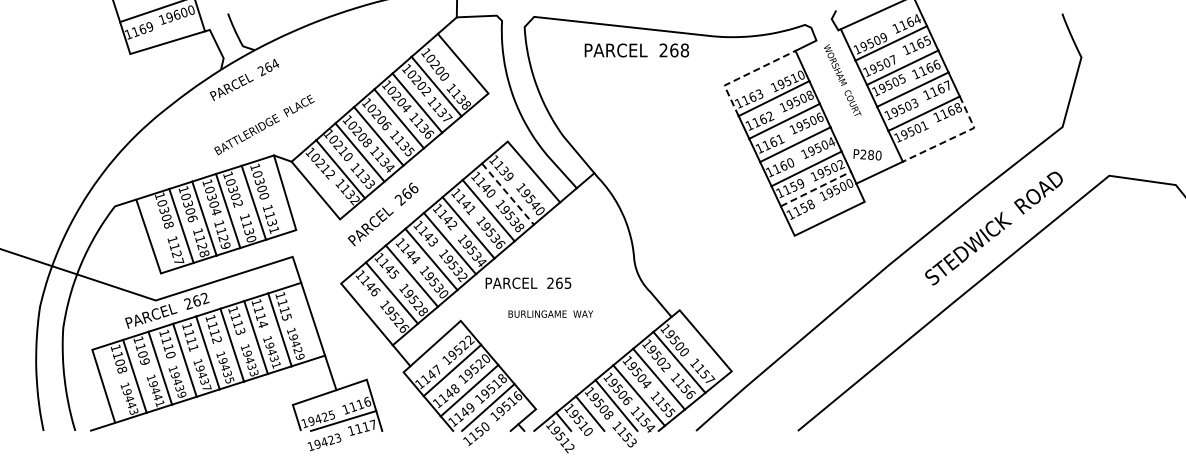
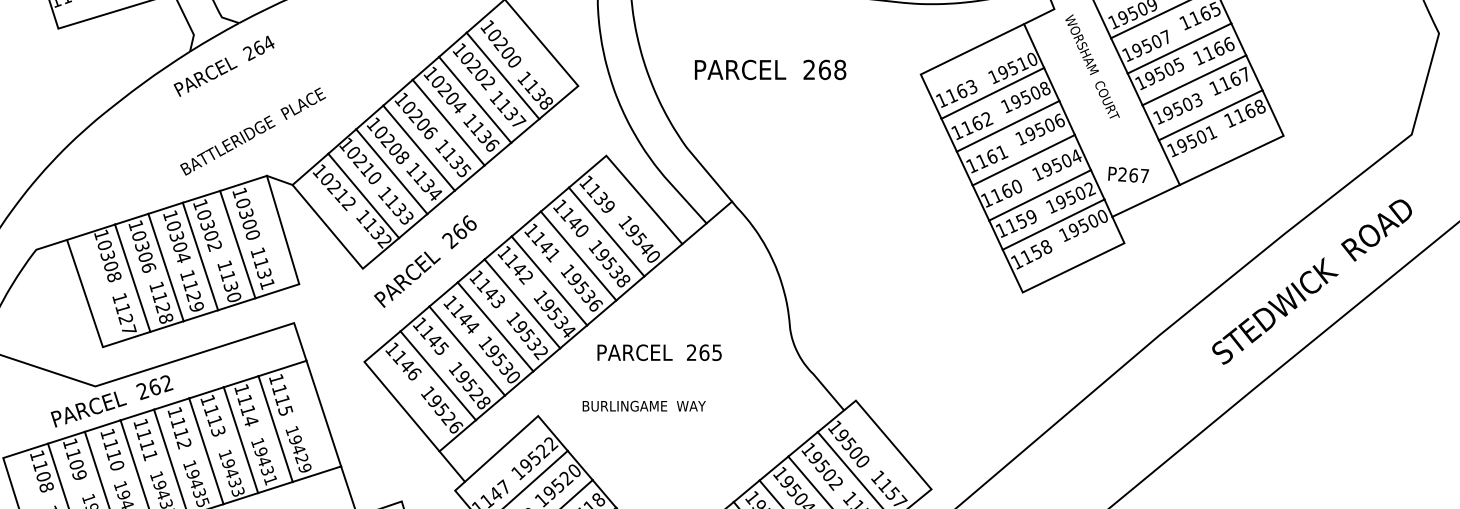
text: (636, 50) -> (769, 69), moved
line: (744, 75) -> (949, 59), dashed -> solid
line: (954, 137) -> (1254, 149), dashed -> solid
text: (874, 155) -> (1138, 175), P280 -> P267
line: (816, 188) -> (1054, 223), dashed -> solid
line: (508, 194) -> (607, 232), dashed -> solid
text: (528, 282) -> (659, 351), moved
text: (550, 313) -> (643, 405), moved

